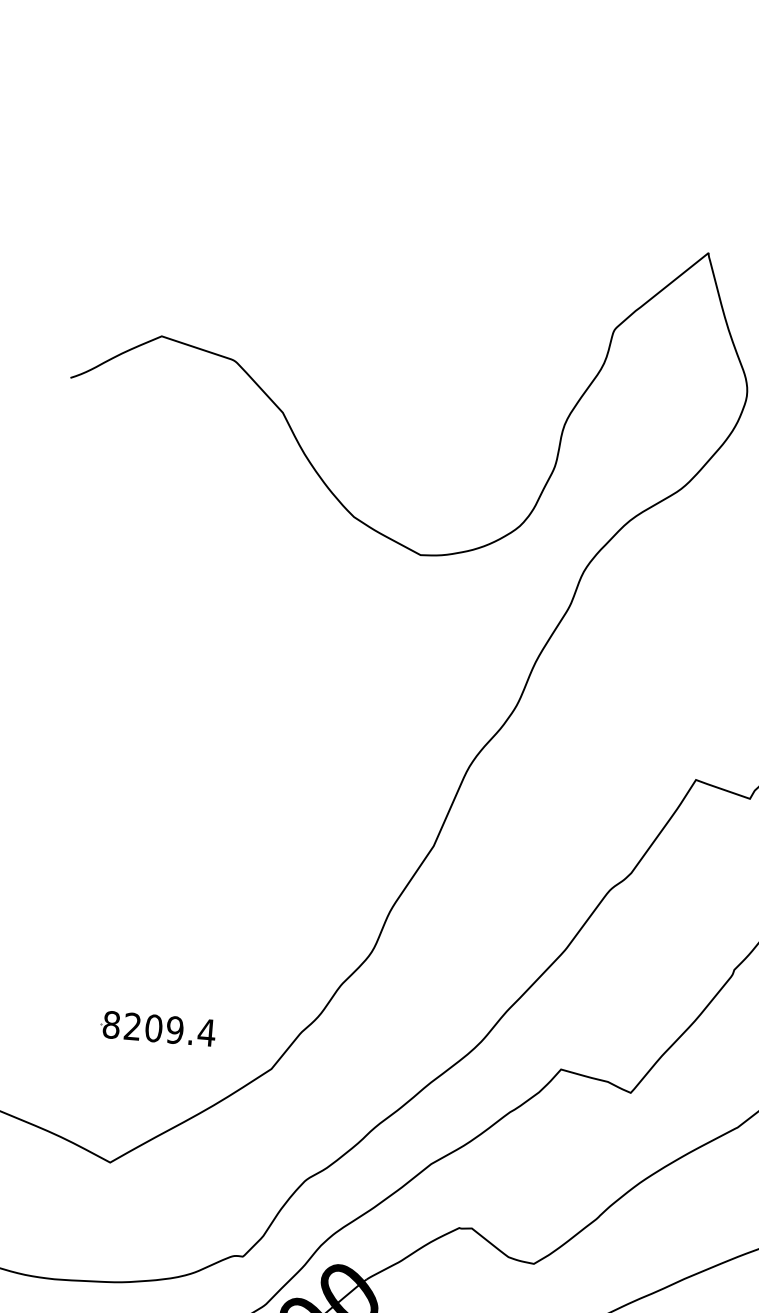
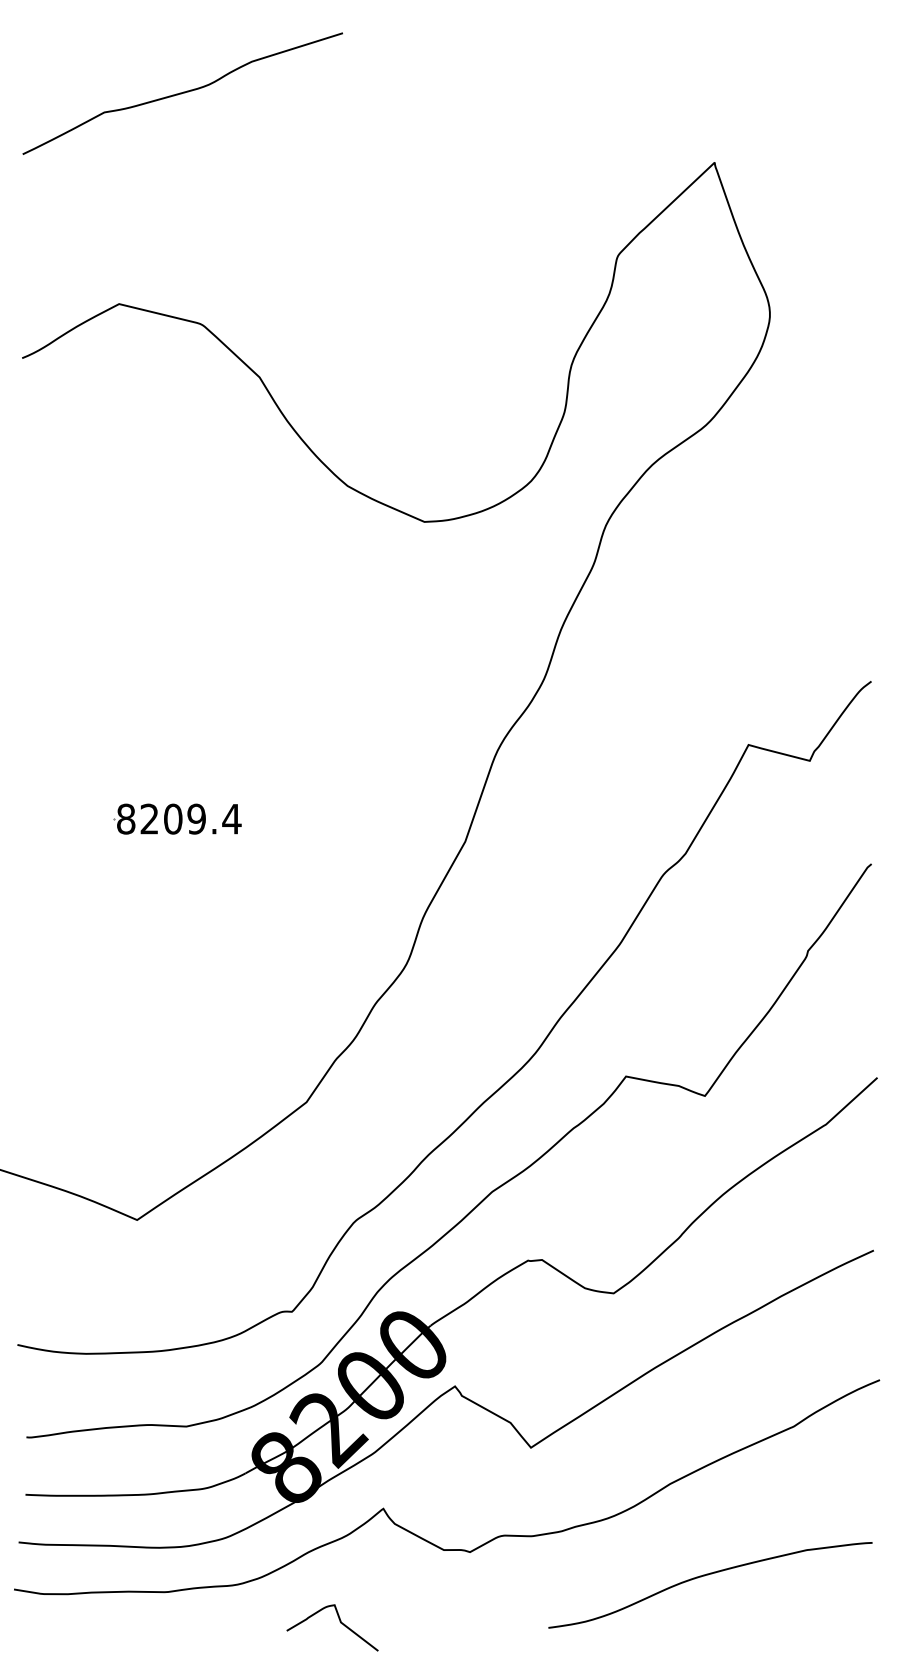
curve: (234, 151) -> (182, 93), added
part: (157, 1028) -> (177, 818), moved

